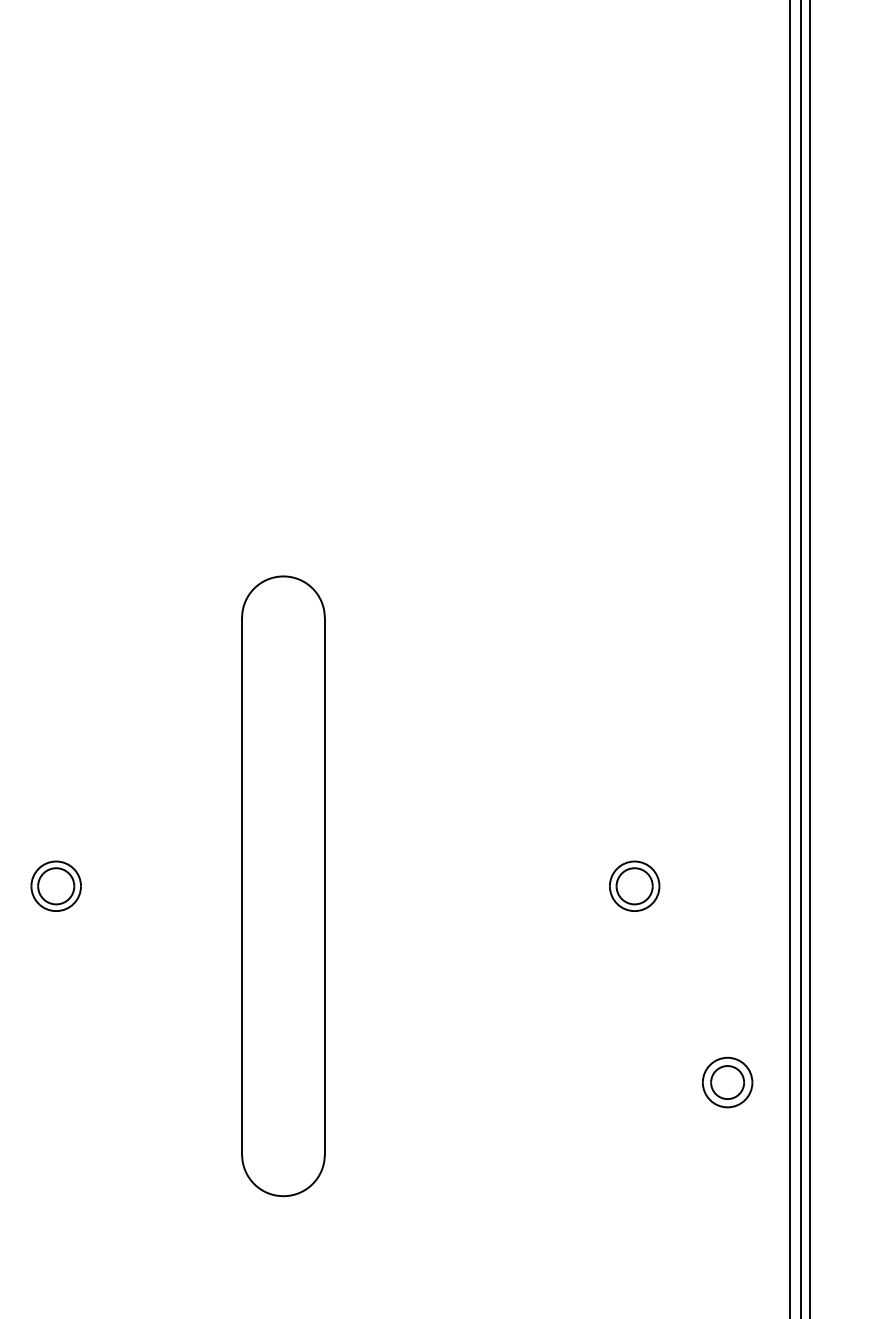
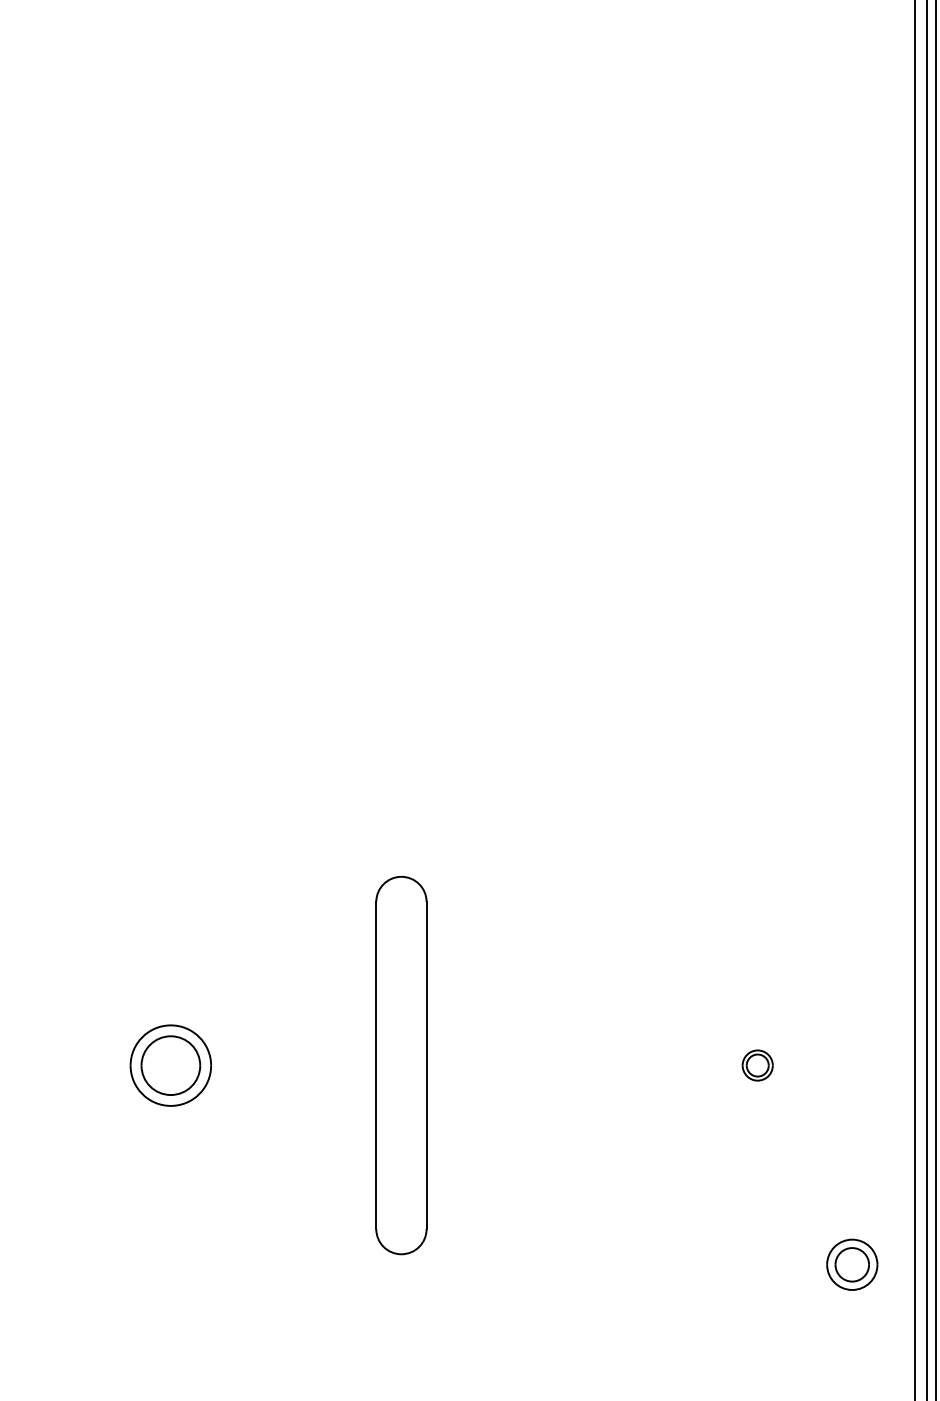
part: (55, 886) -> (170, 1065), size x1.6
part: (283, 886) -> (401, 1065), size x0.6
part: (634, 886) -> (757, 1065), size x0.6

